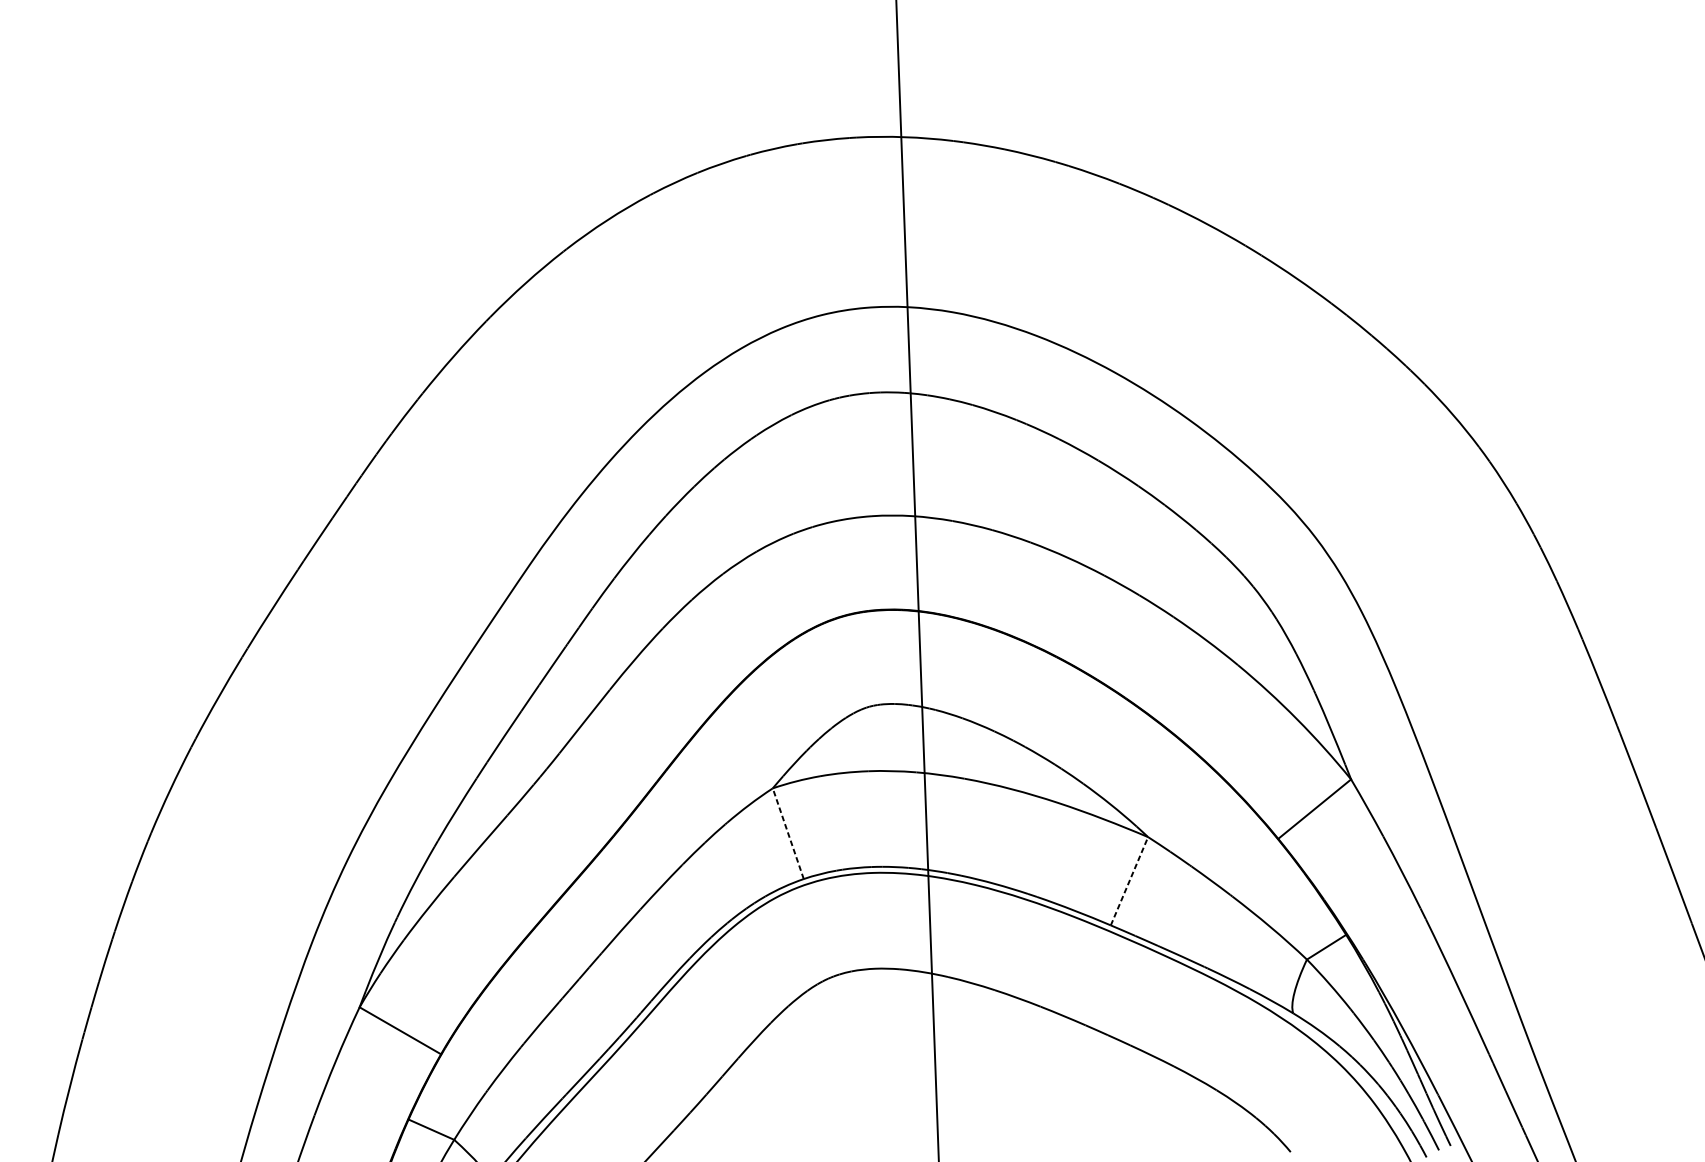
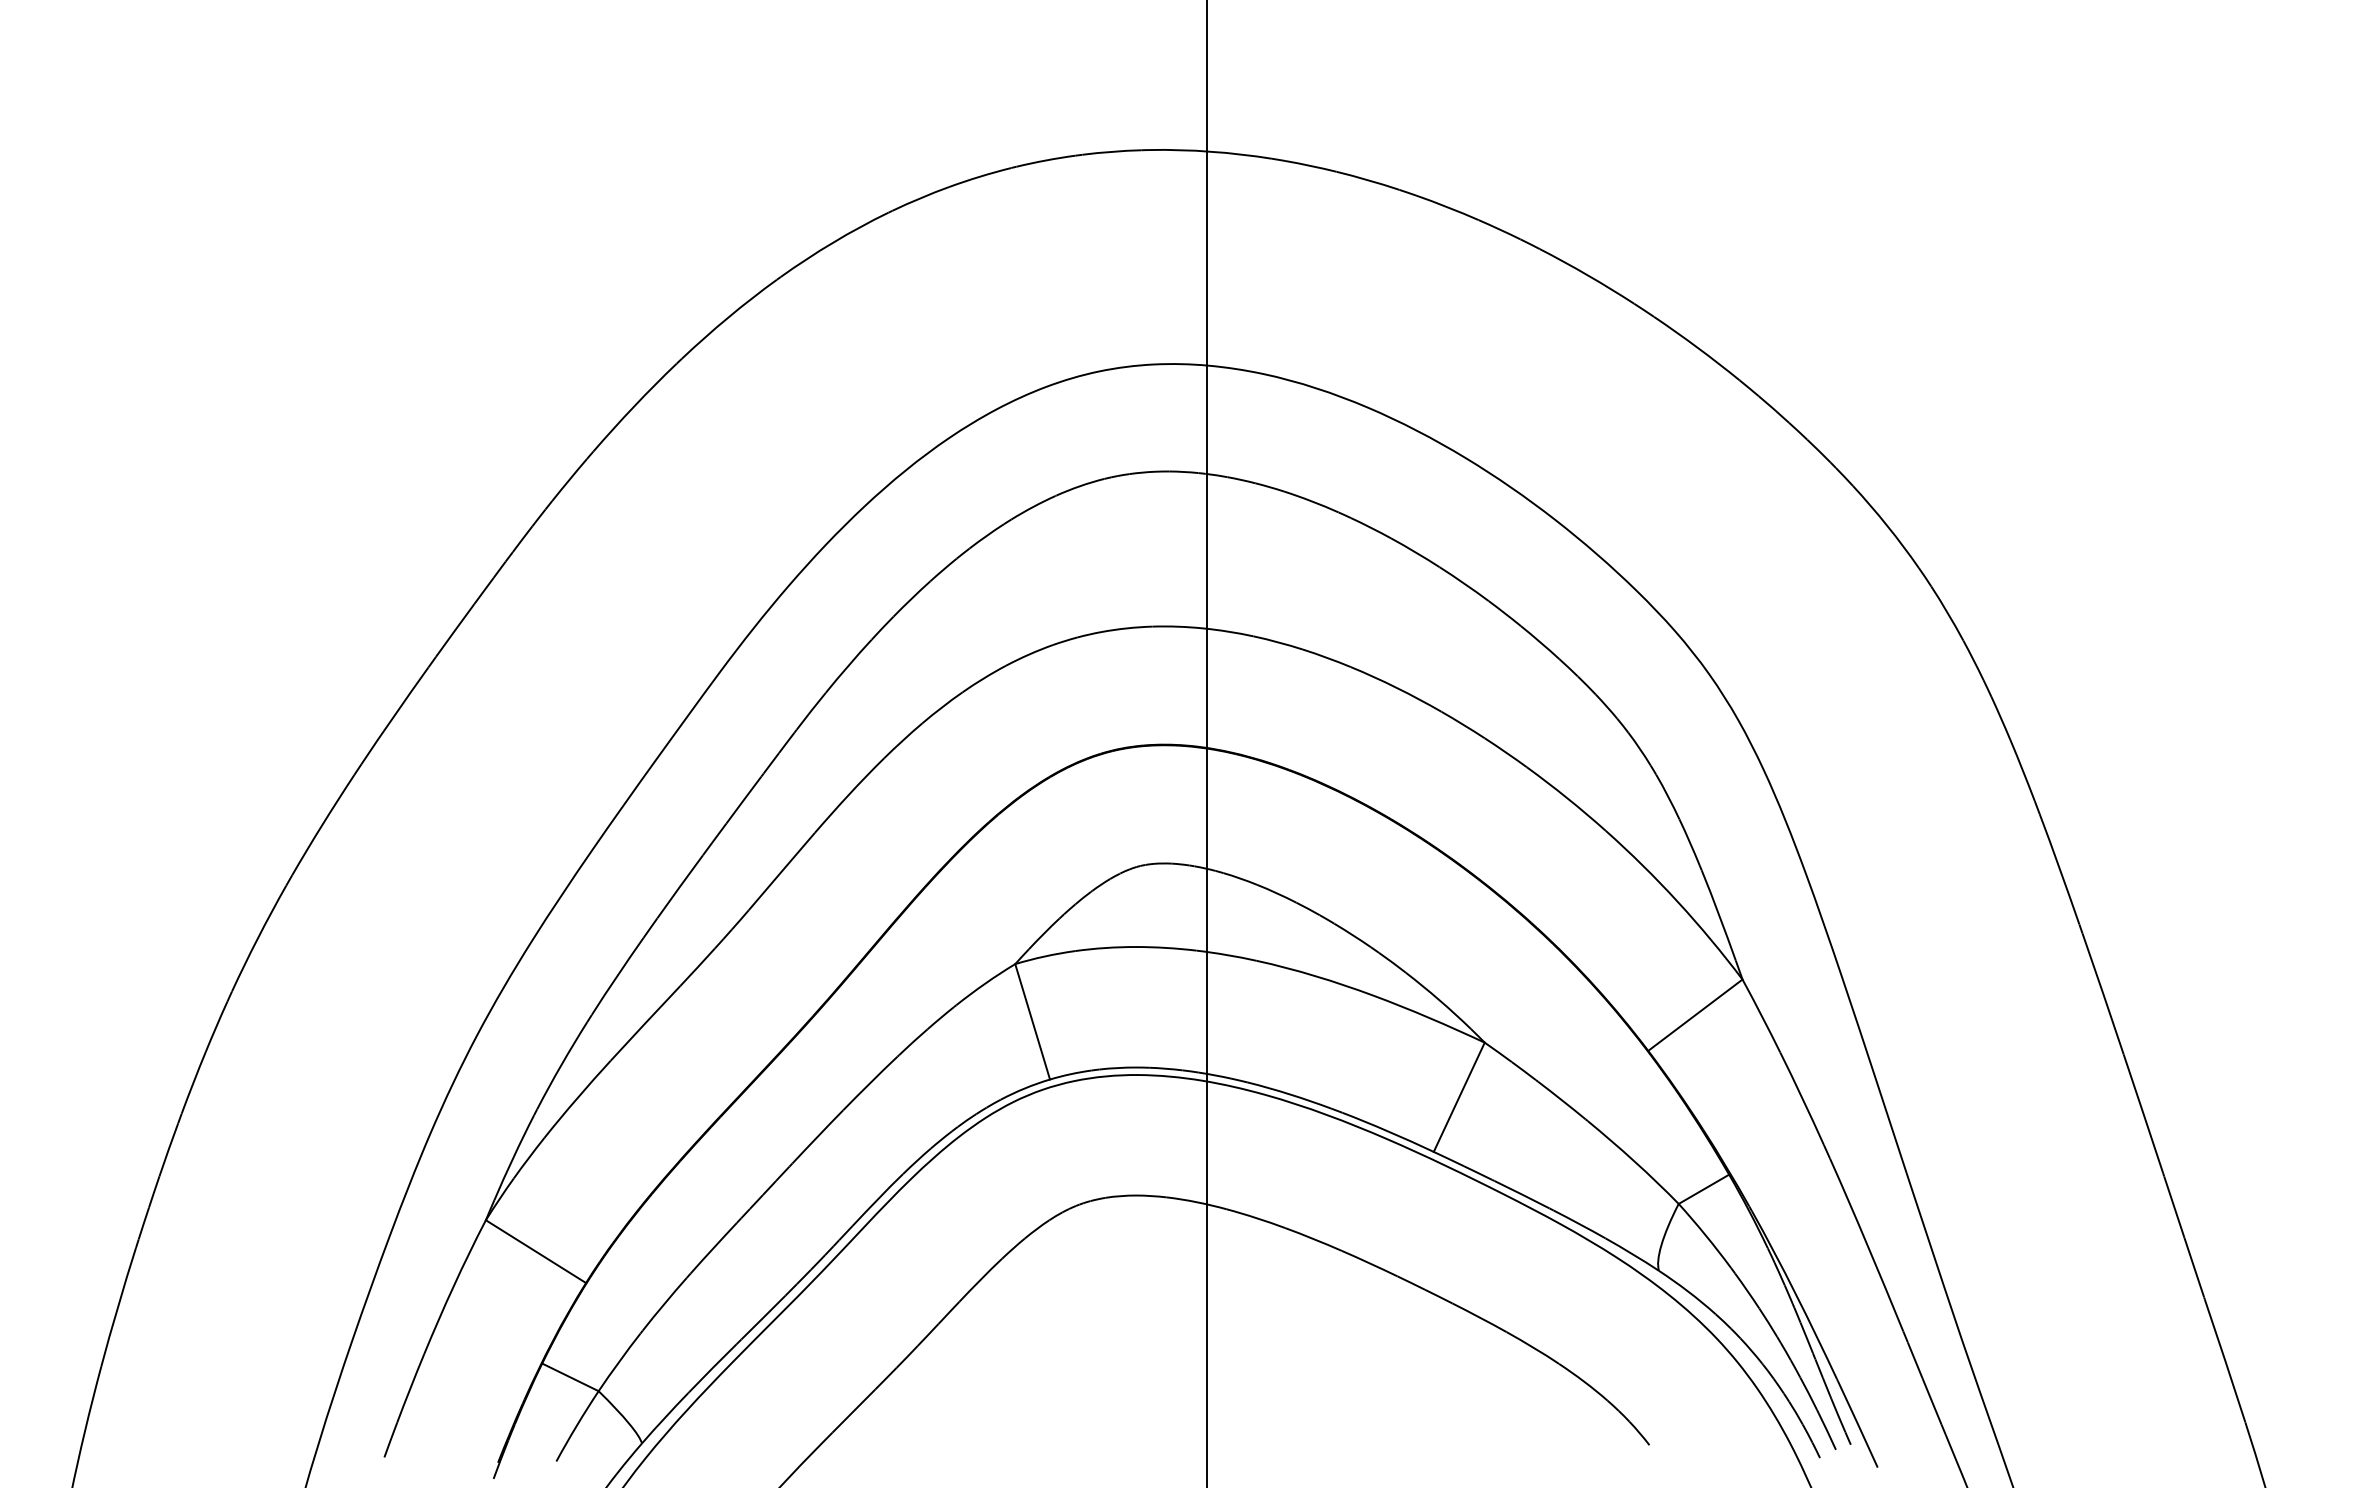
line: (788, 833) -> (1032, 1021), dashed -> solid
line: (1129, 880) -> (1459, 1096), dashed -> solid

